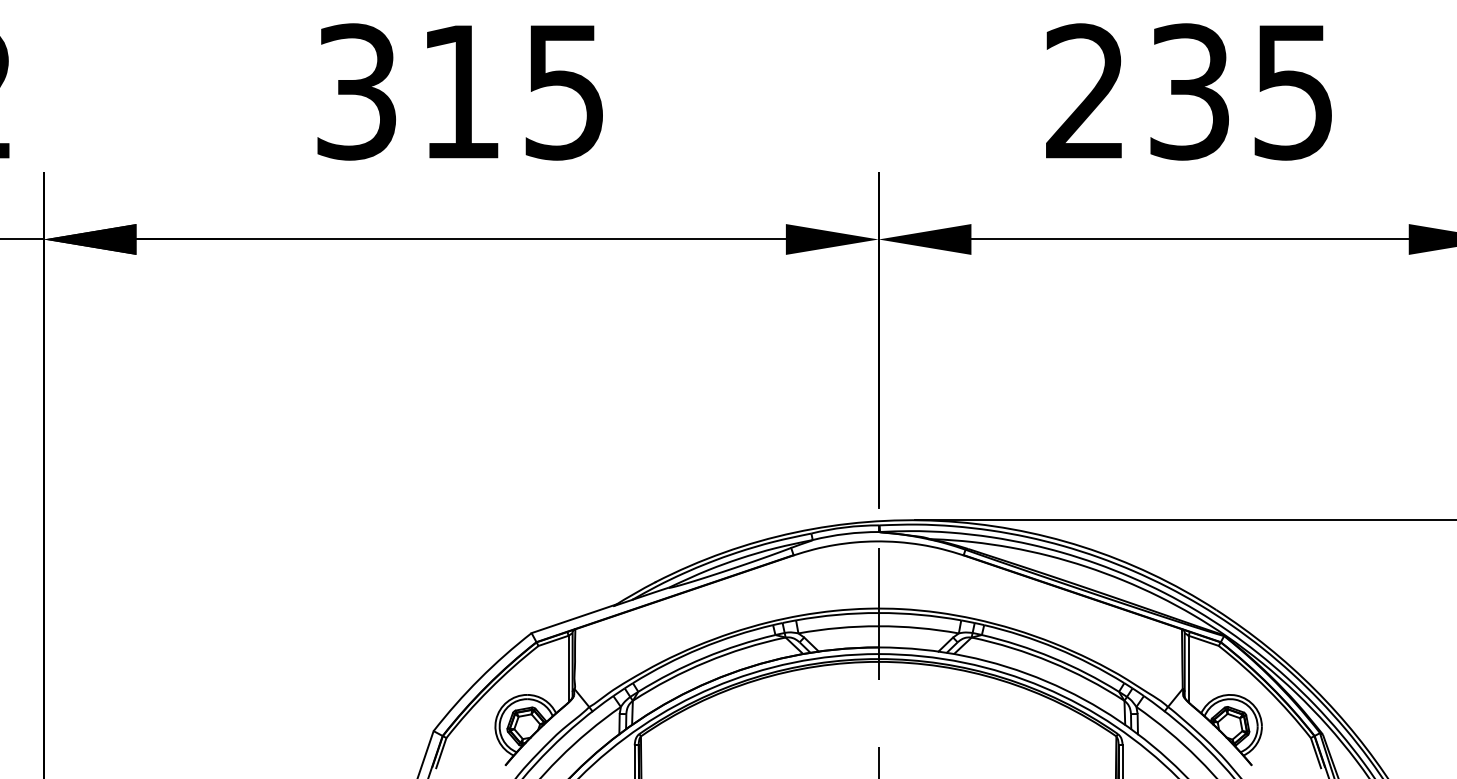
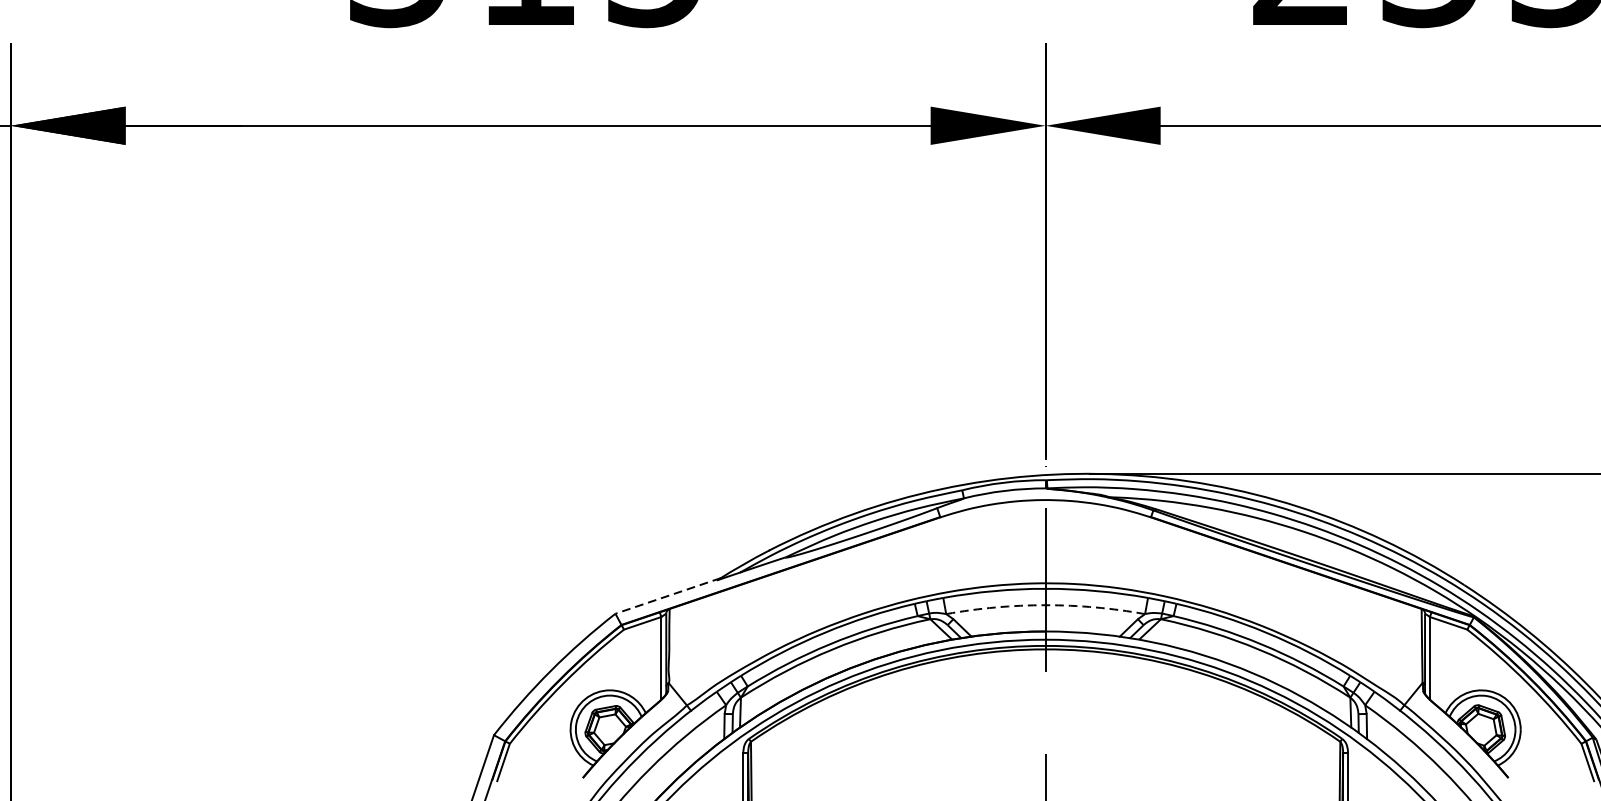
line: (574, 618) -> (668, 595), solid -> dashed
arc: (878, 626) -> (1045, 605), solid -> dashed

